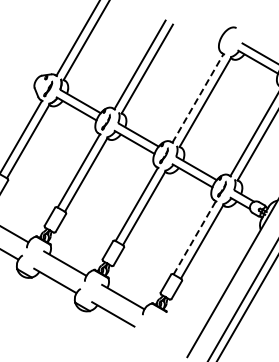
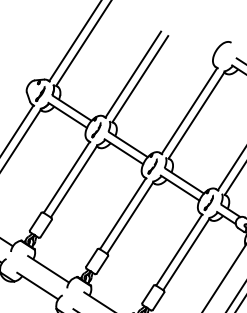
line: (198, 97) -> (190, 110), dashed -> solid
line: (195, 237) -> (179, 249), dashed -> solid

